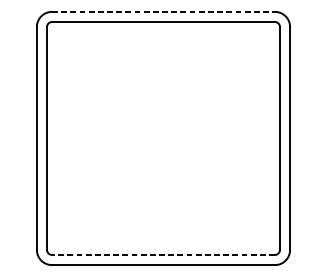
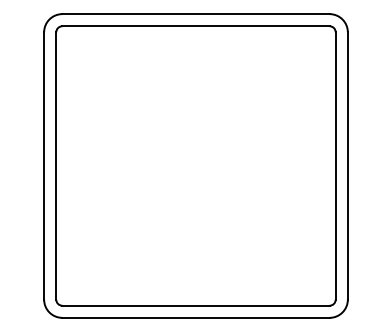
line: (163, 12) -> (196, 14), dashed -> solid
line: (163, 254) -> (196, 305), dashed -> solid

